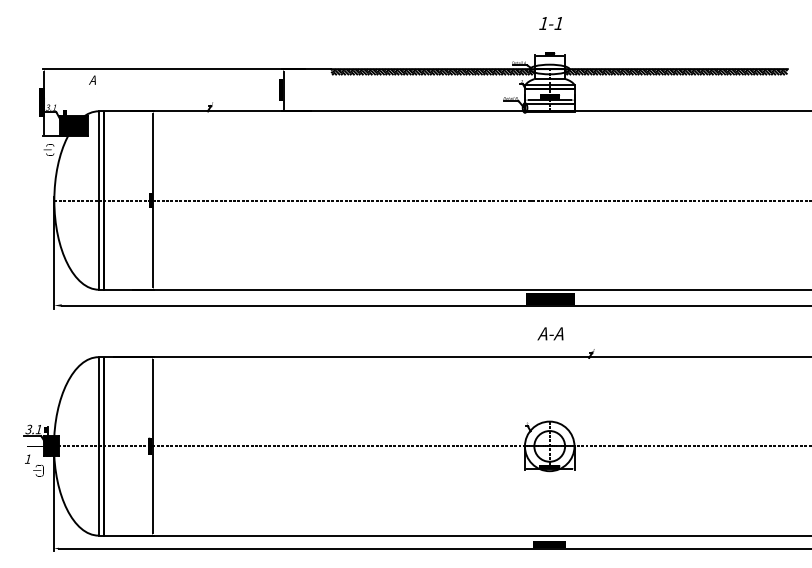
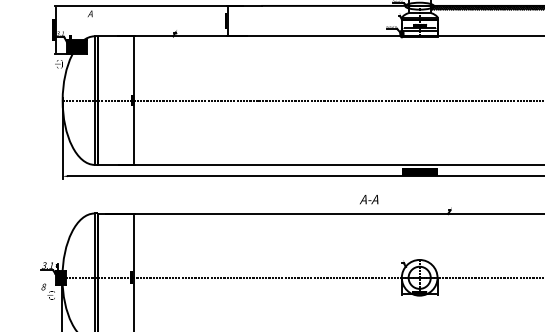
hatch: (432, 72) -> (335, 8), removed
text: (550, 333) -> (369, 199), moved
text: (28, 458) -> (44, 286), 1 -> 8

